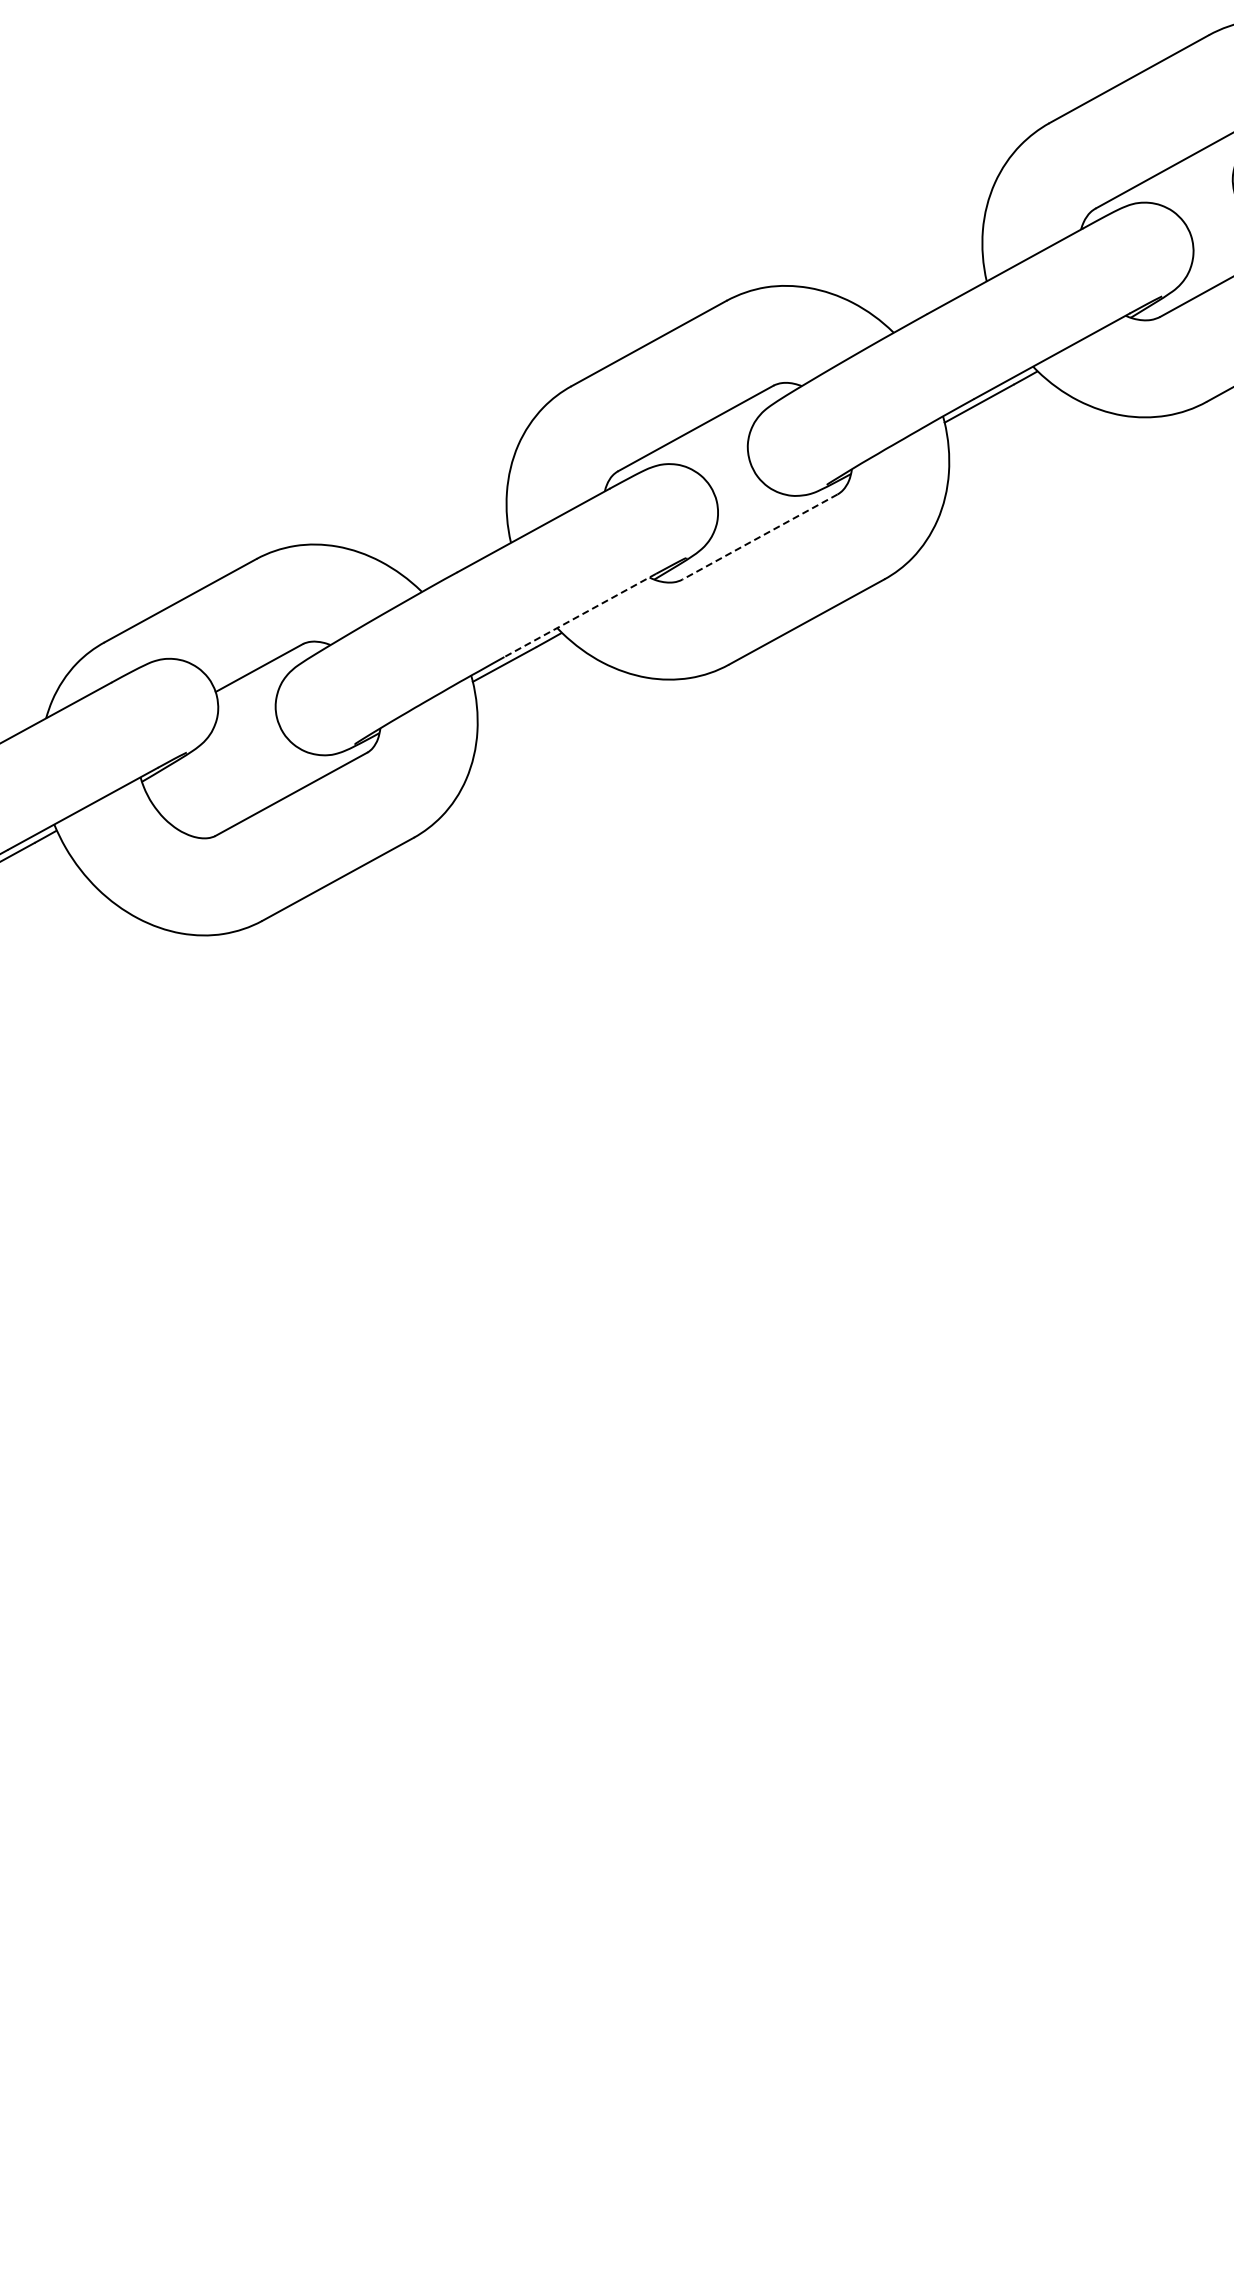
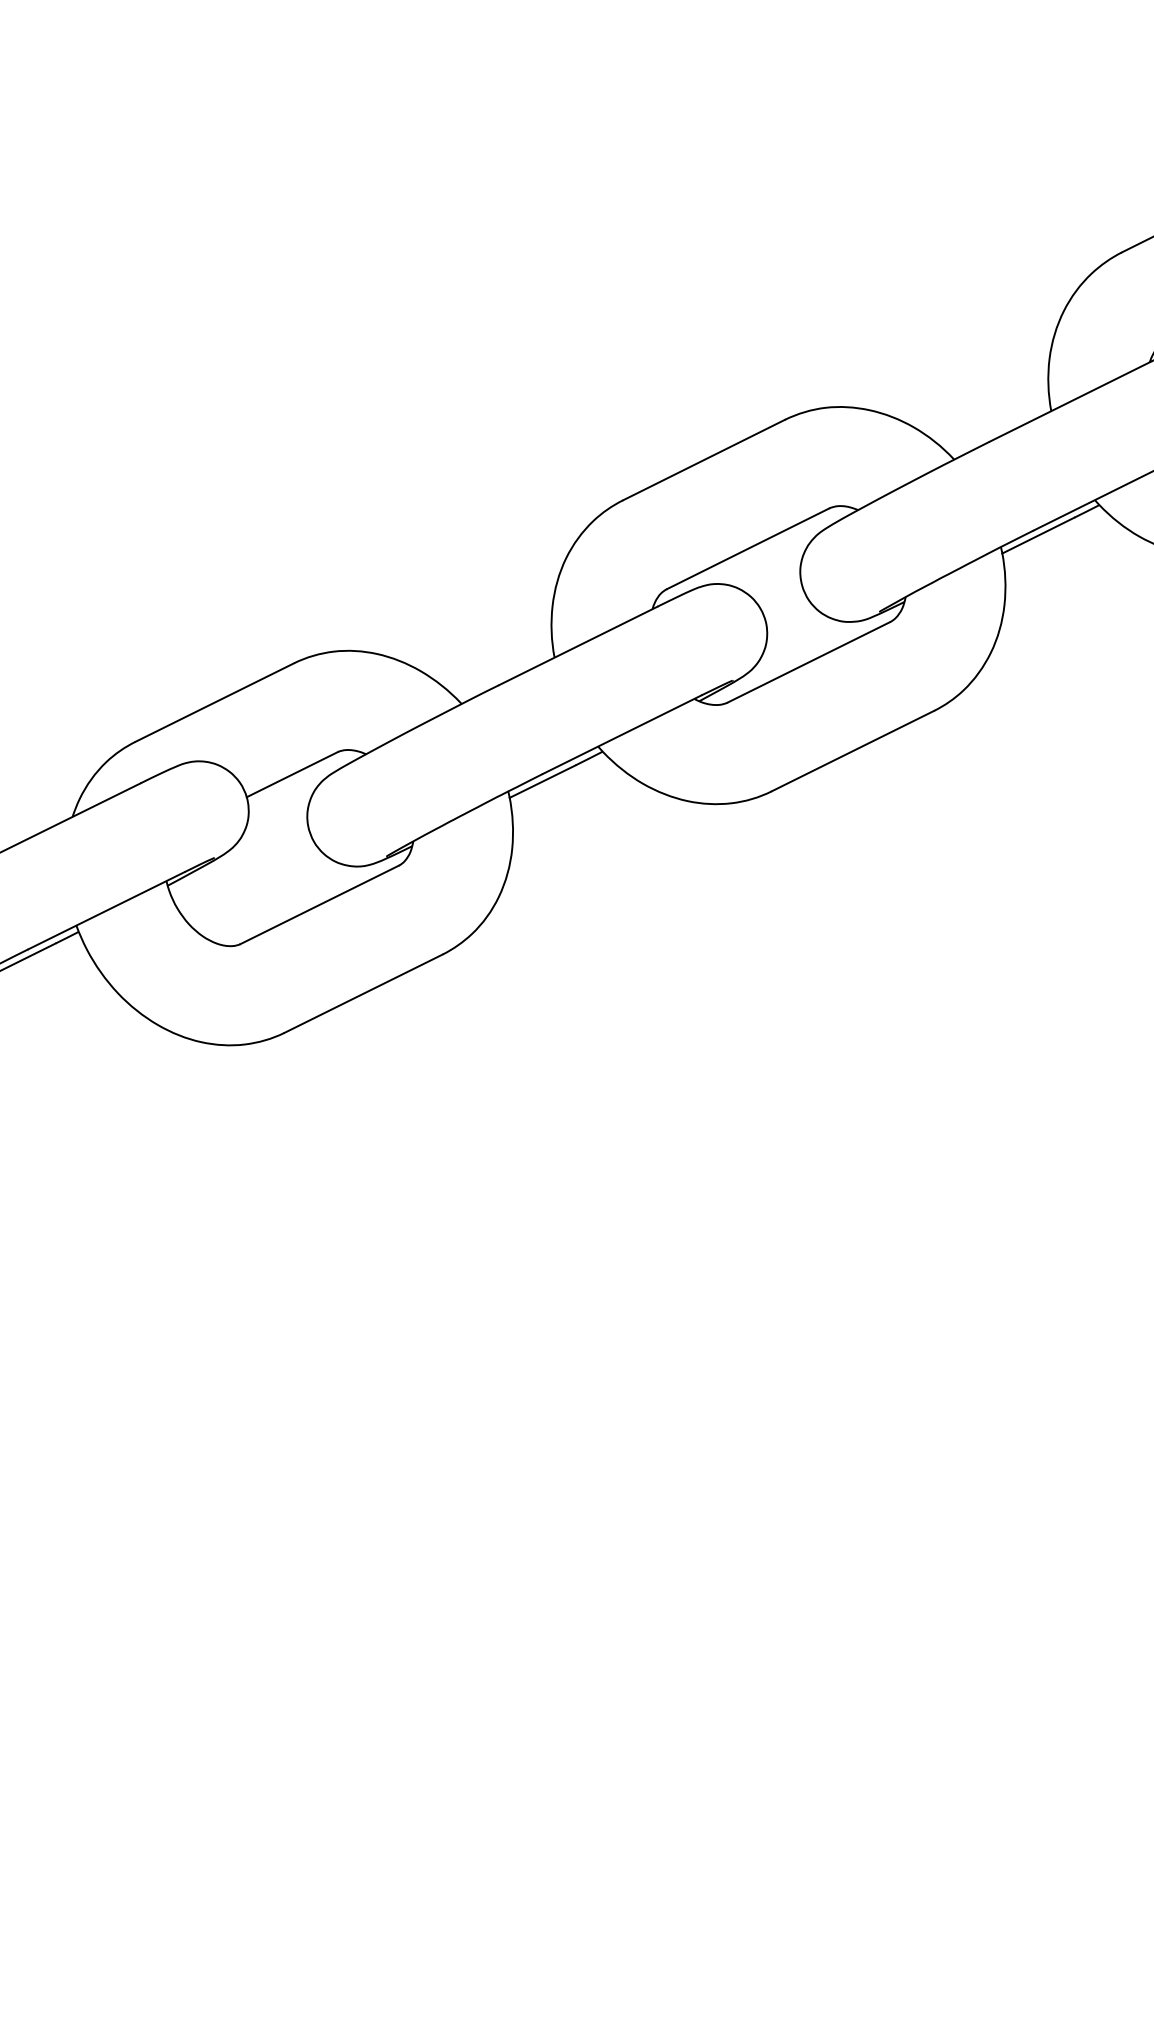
line: (759, 537) -> (808, 662), dashed -> solid
line: (580, 615) -> (622, 734), dashed -> solid

